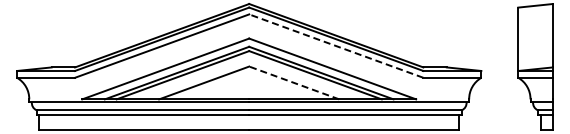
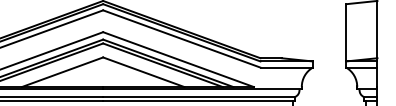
line: (336, 46) -> (182, 39), dashed -> solid
line: (294, 82) -> (144, 71), dashed -> solid

